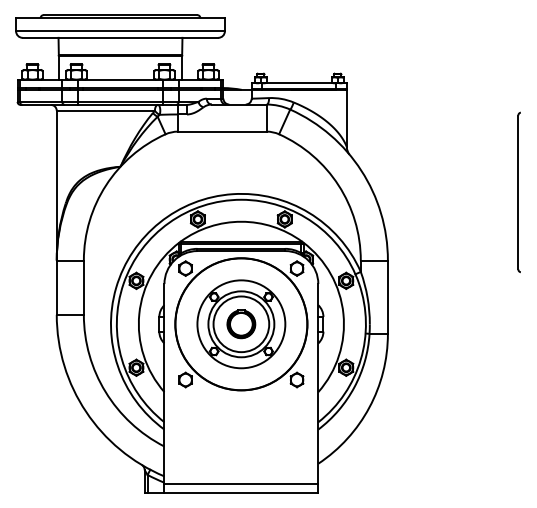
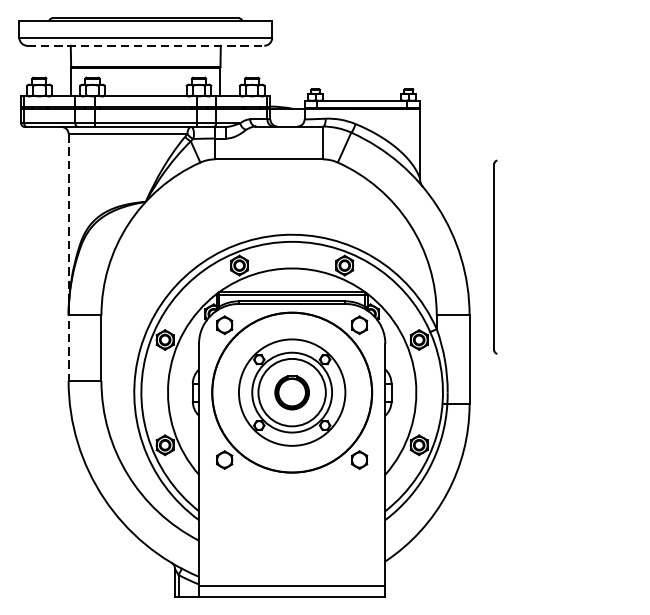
line: (120, 37) -> (145, 45), solid -> dashed
part: (518, 192) -> (494, 257), moved
line: (56, 213) -> (68, 258), solid -> dashed

